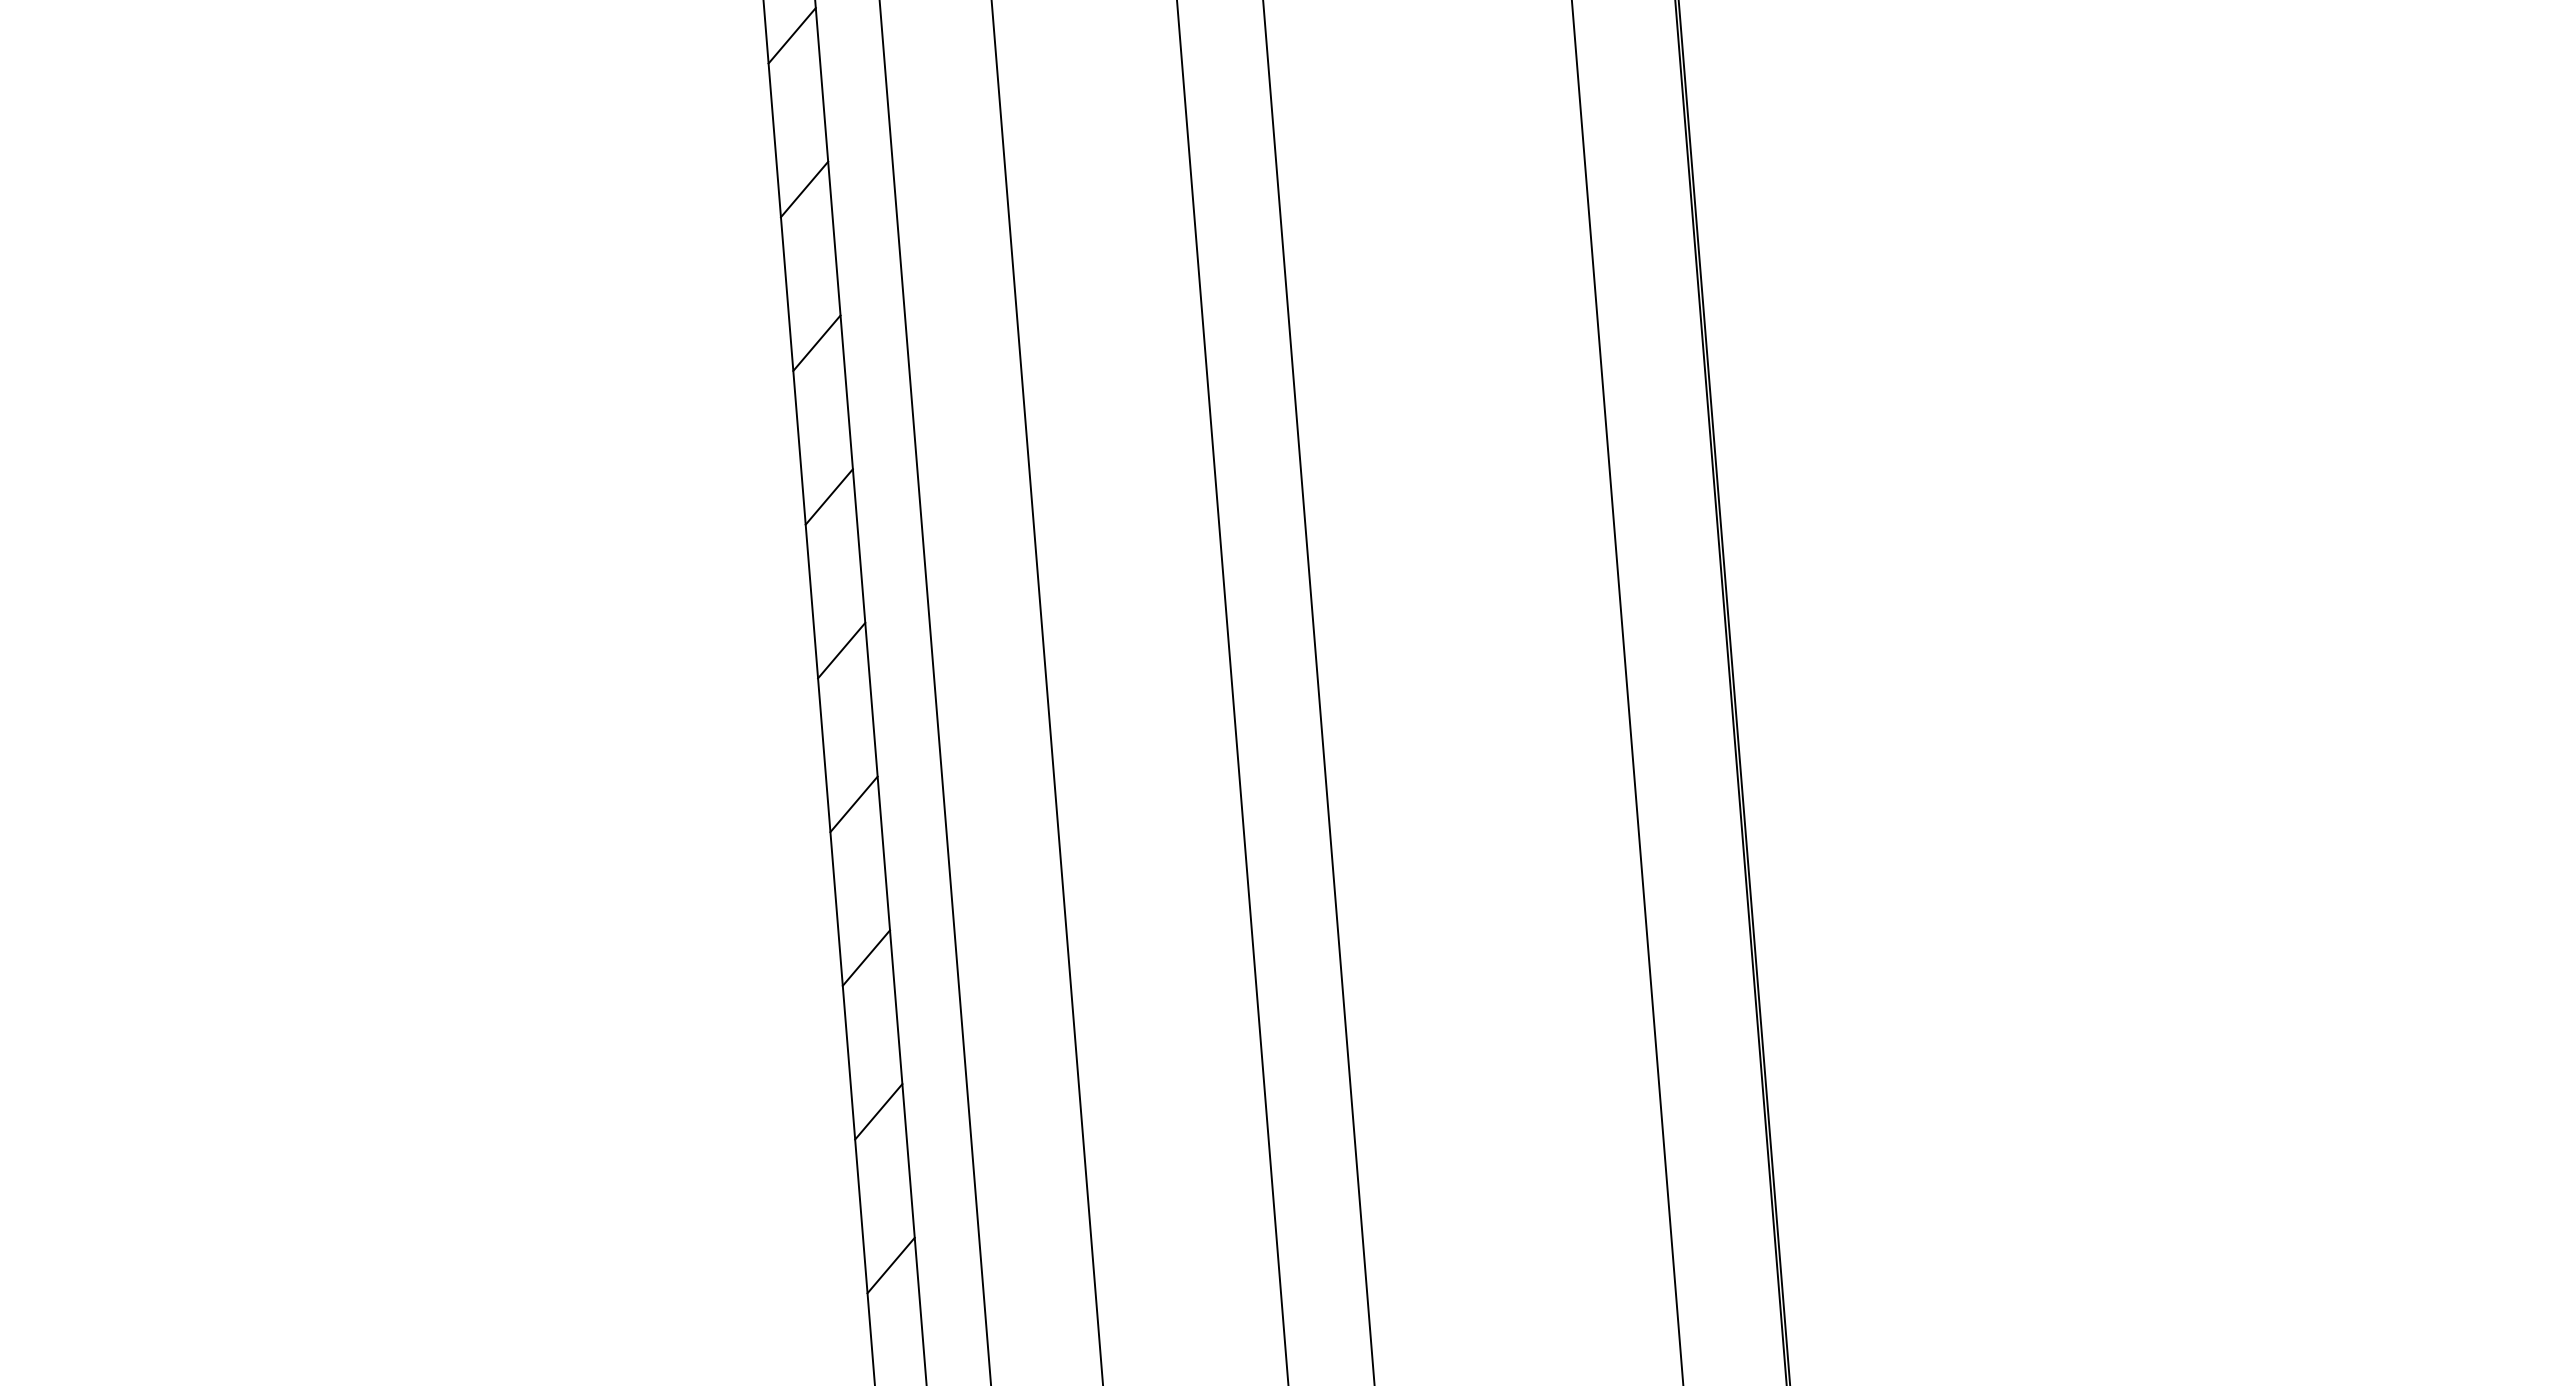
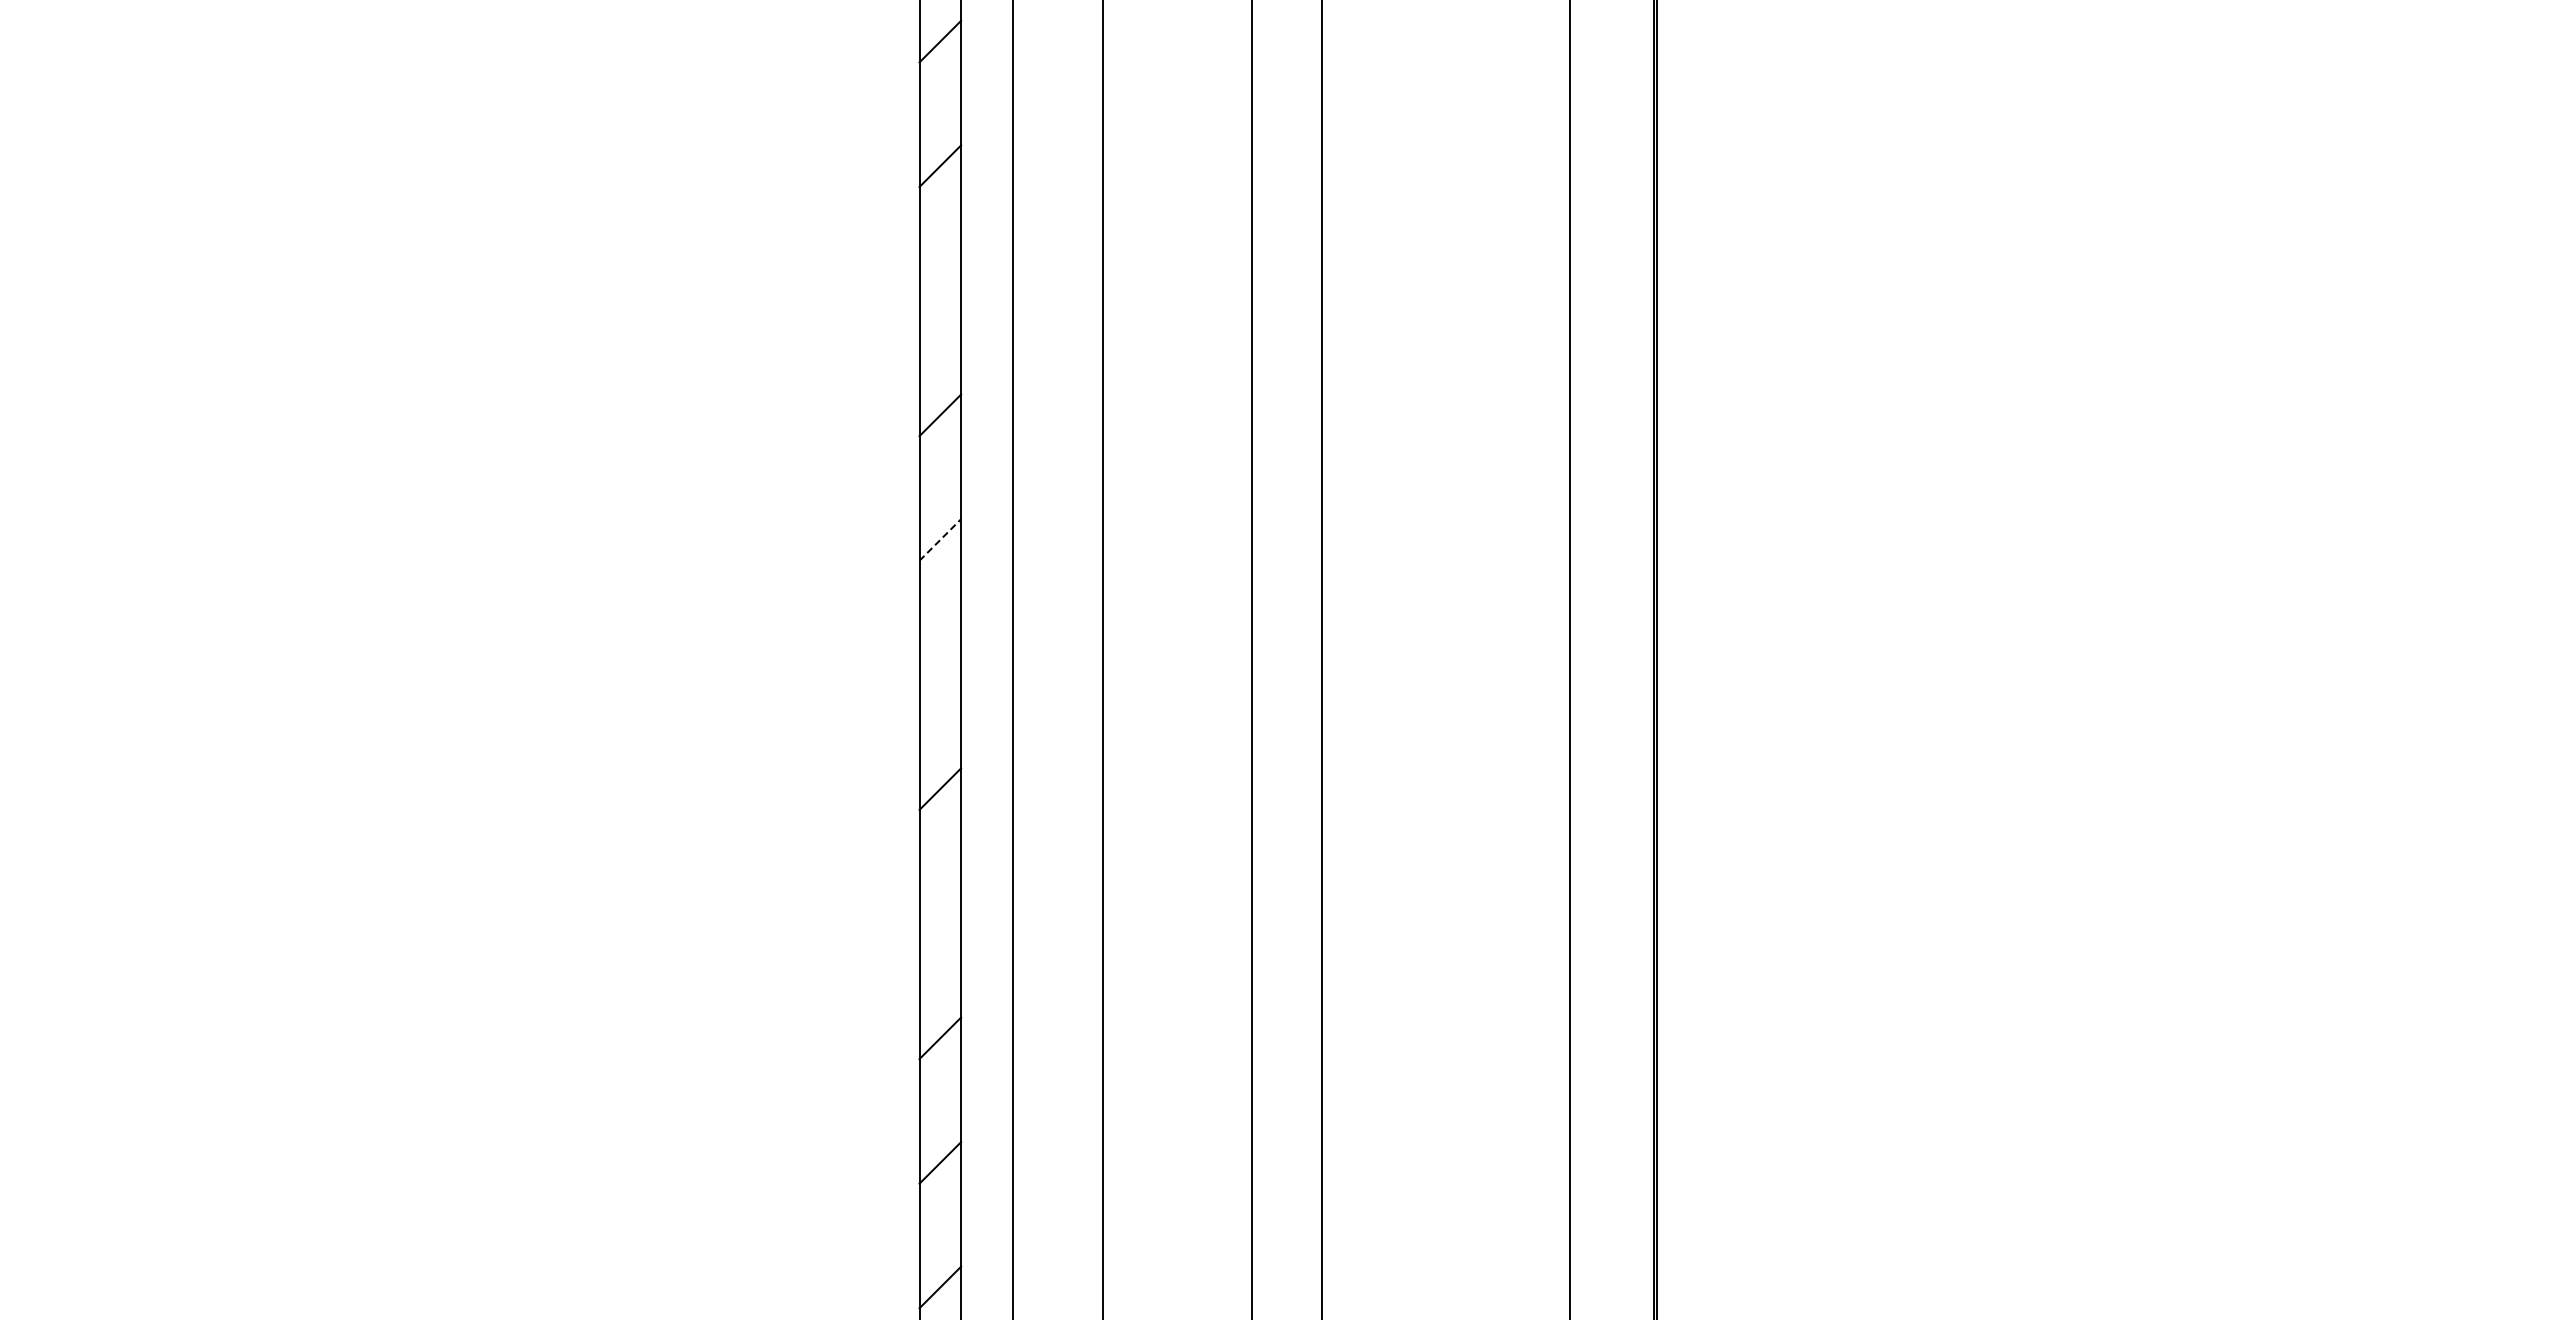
line: (792, 35) -> (940, 290), removed
line: (817, 342) -> (940, 539), solid -> dashed
line: (829, 496) -> (940, 664), removed
line: (854, 804) -> (940, 913), removed

